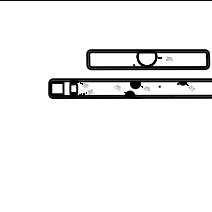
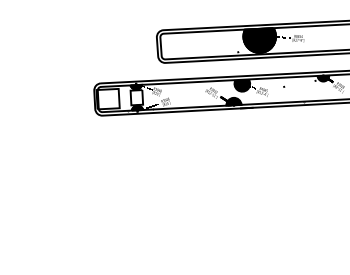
fill: (146, 59) -> (259, 41), added

